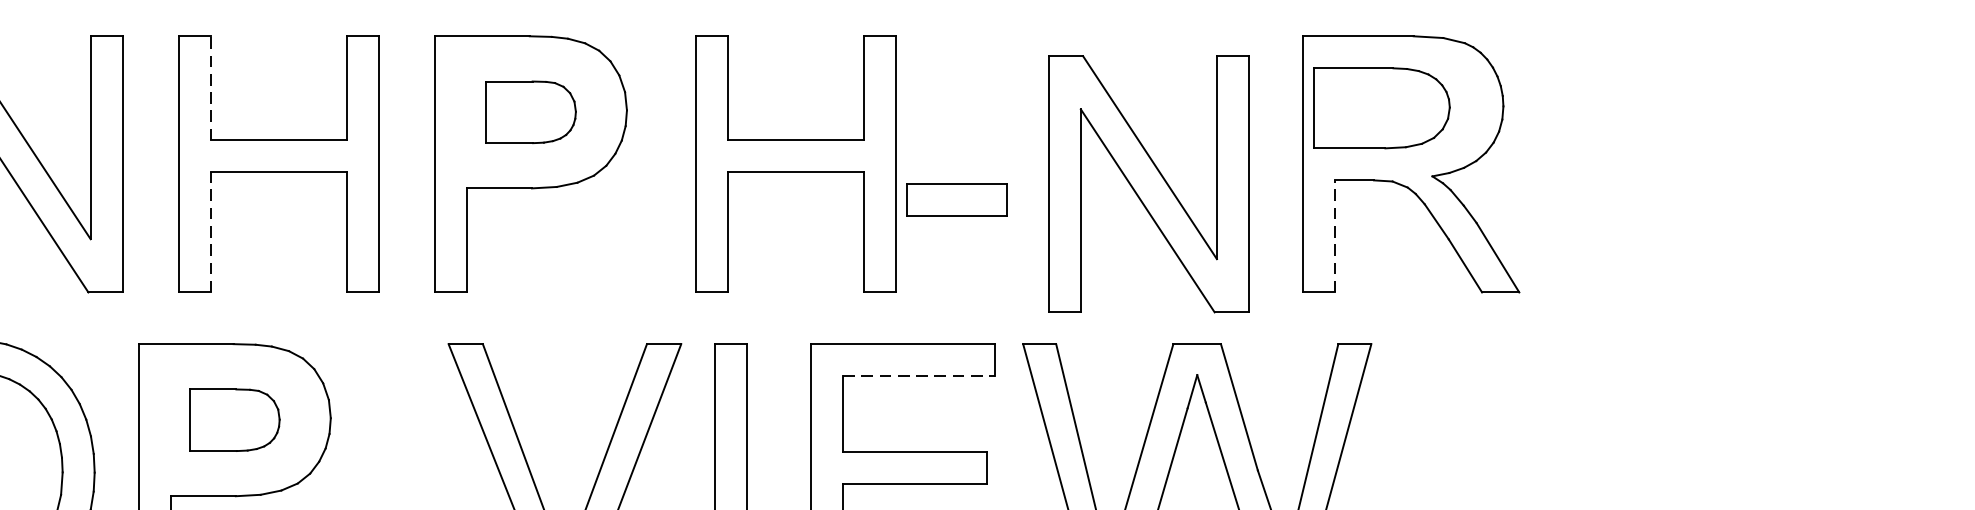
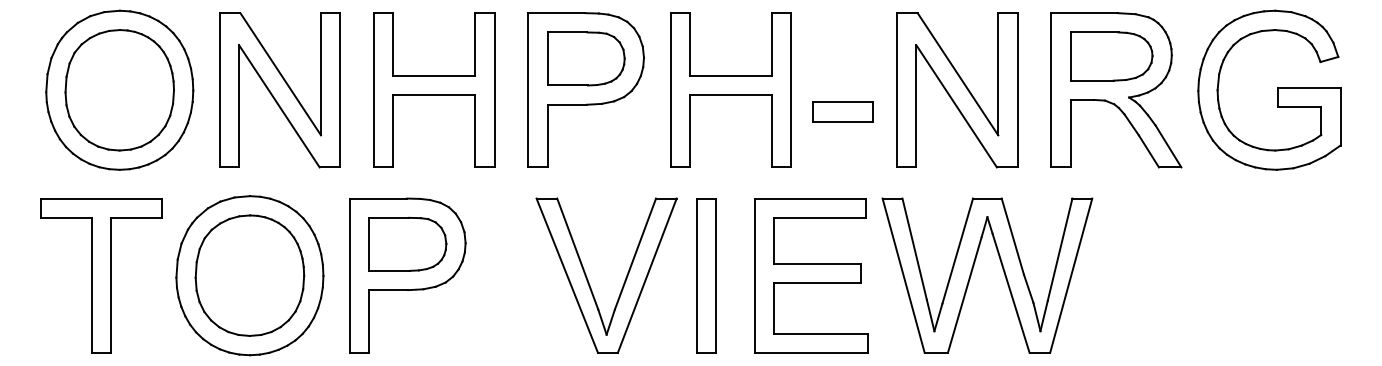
line: (211, 88) -> (393, 44), dashed -> solid
part: (1381, 108) -> (1111, 56), moved
part: (531, 111) -> (586, 58), size x1.43
part: (795, 163) -> (730, 89), moved
part: (1678, 163) -> (1277, 89), added
part: (1149, 184) -> (957, 90), moved
line: (211, 231) -> (393, 130), dashed -> solid
line: (1335, 236) -> (1070, 133), dashed -> solid
line: (918, 375) -> (819, 217), dashed -> solid
part: (234, 420) -> (407, 244), size x1.43

